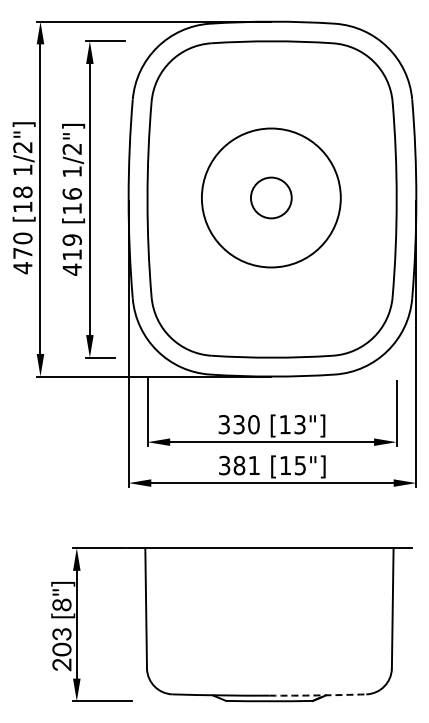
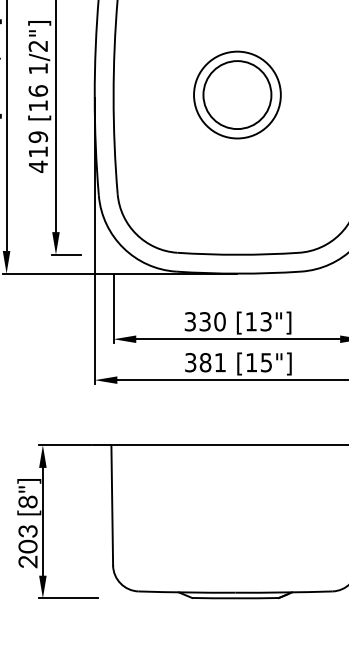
circle: (270, 197) -> (236, 94), size x0.62
circle: (271, 197) -> (237, 94), size x1.67
arc: (317, 695) -> (283, 592), dashed -> solid

